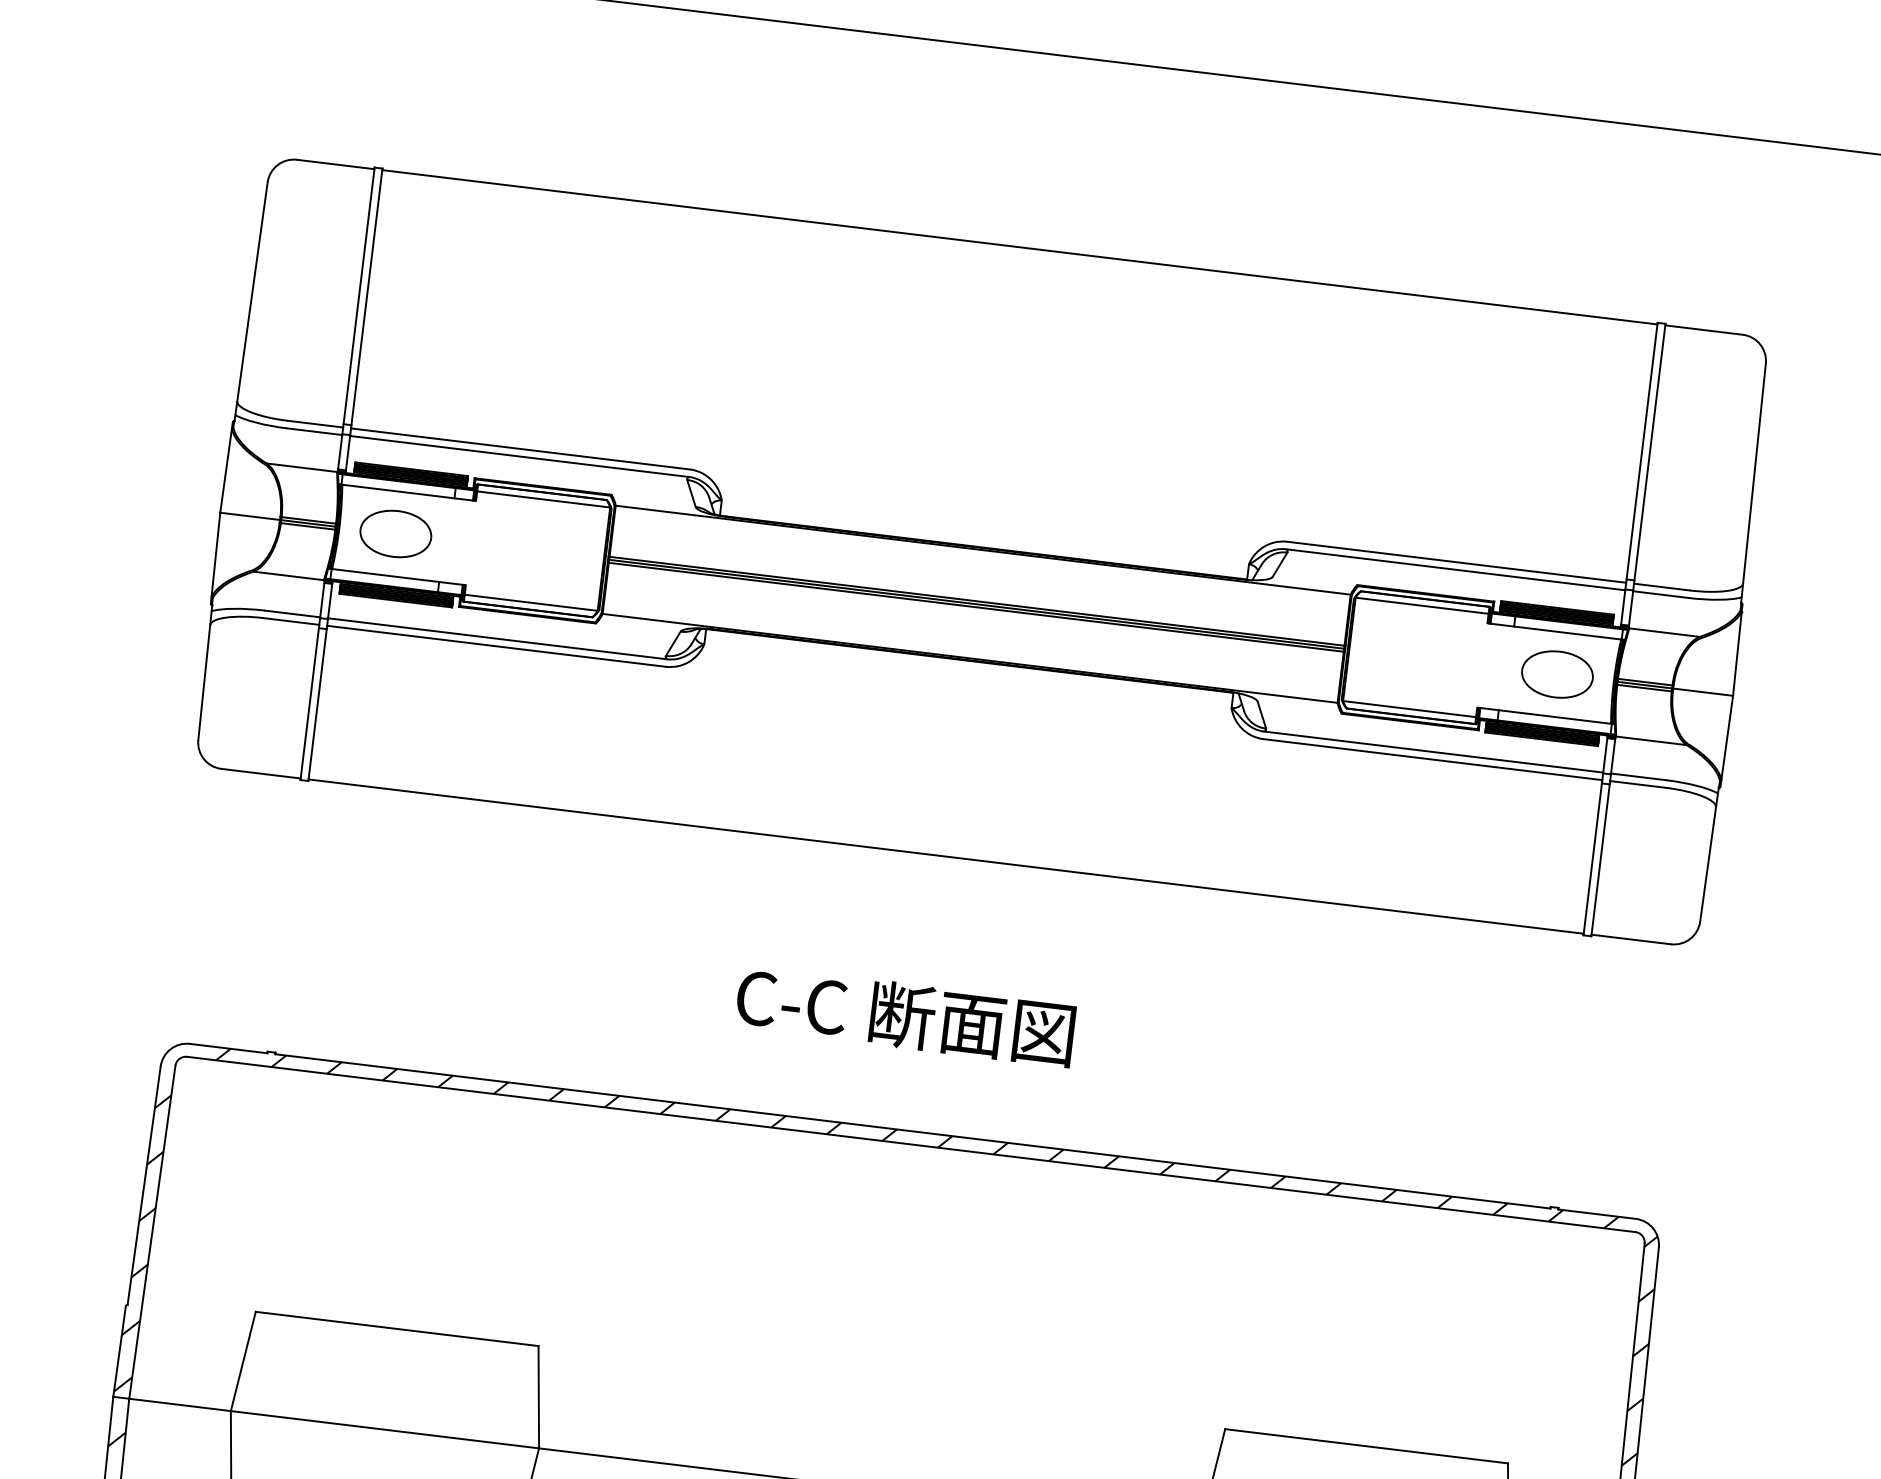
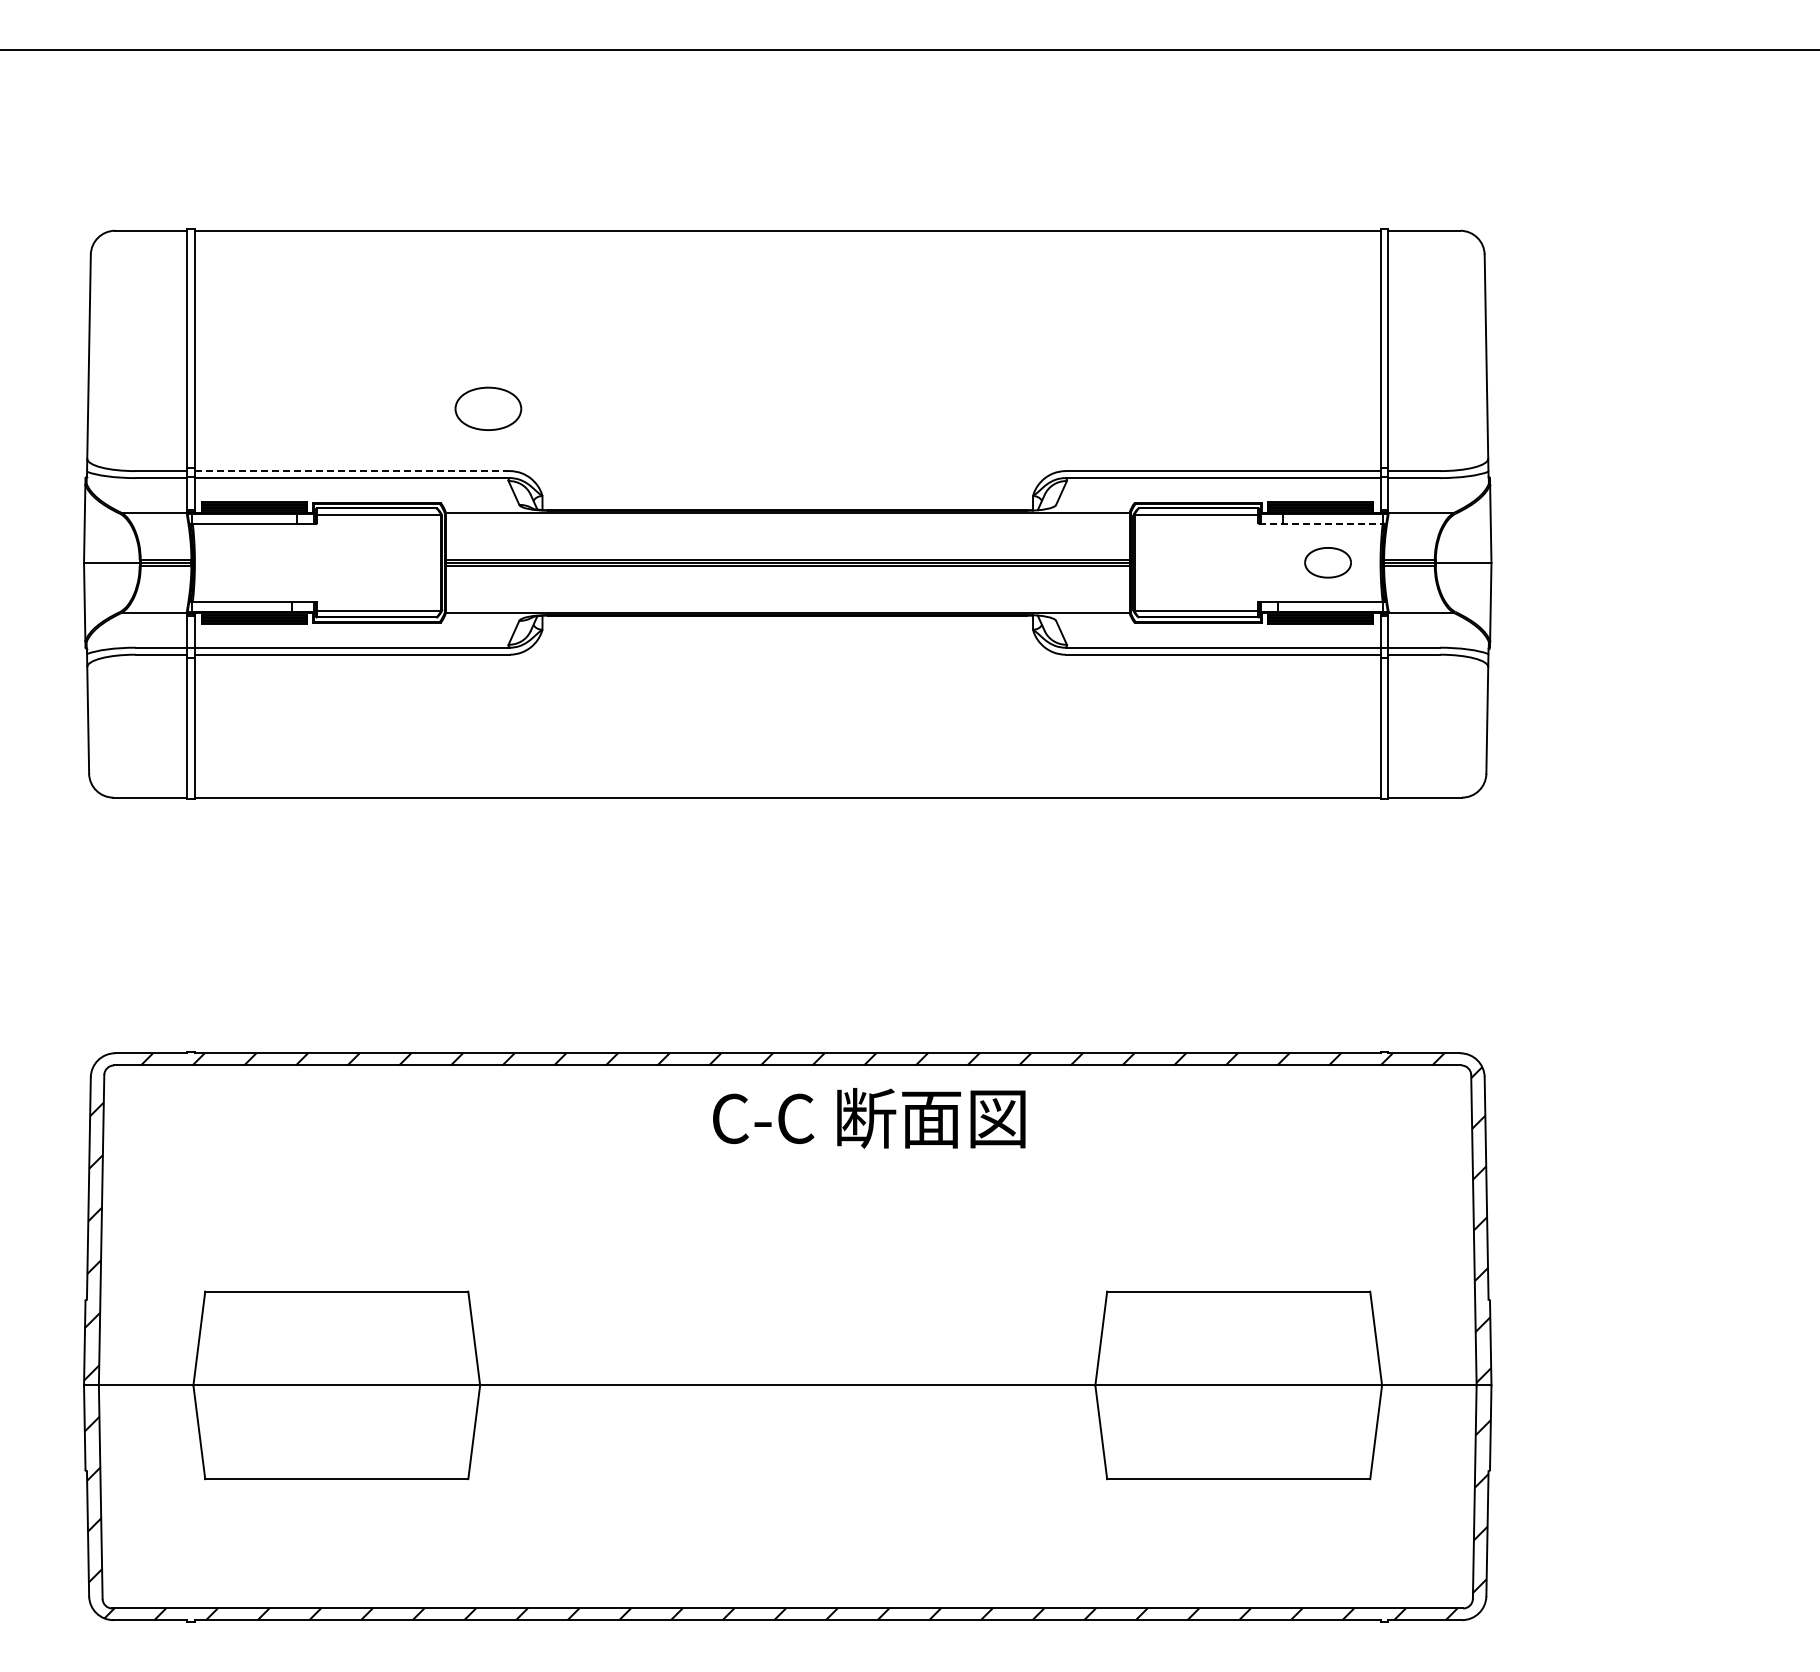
line: (520, 449) -> (352, 471), solid -> dashed
part: (396, 533) -> (488, 408), moved
line: (1555, 631) -> (1321, 523), solid -> dashed
part: (1556, 674) -> (1327, 562), size x0.7
text: (905, 1016) -> (869, 1118), moved

